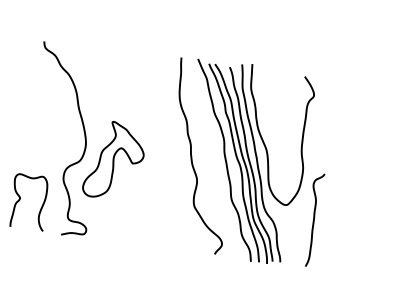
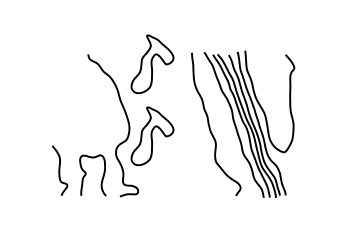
part: (127, 66) -> (152, 64), added
curve: (313, 219) -> (306, 160), removed

